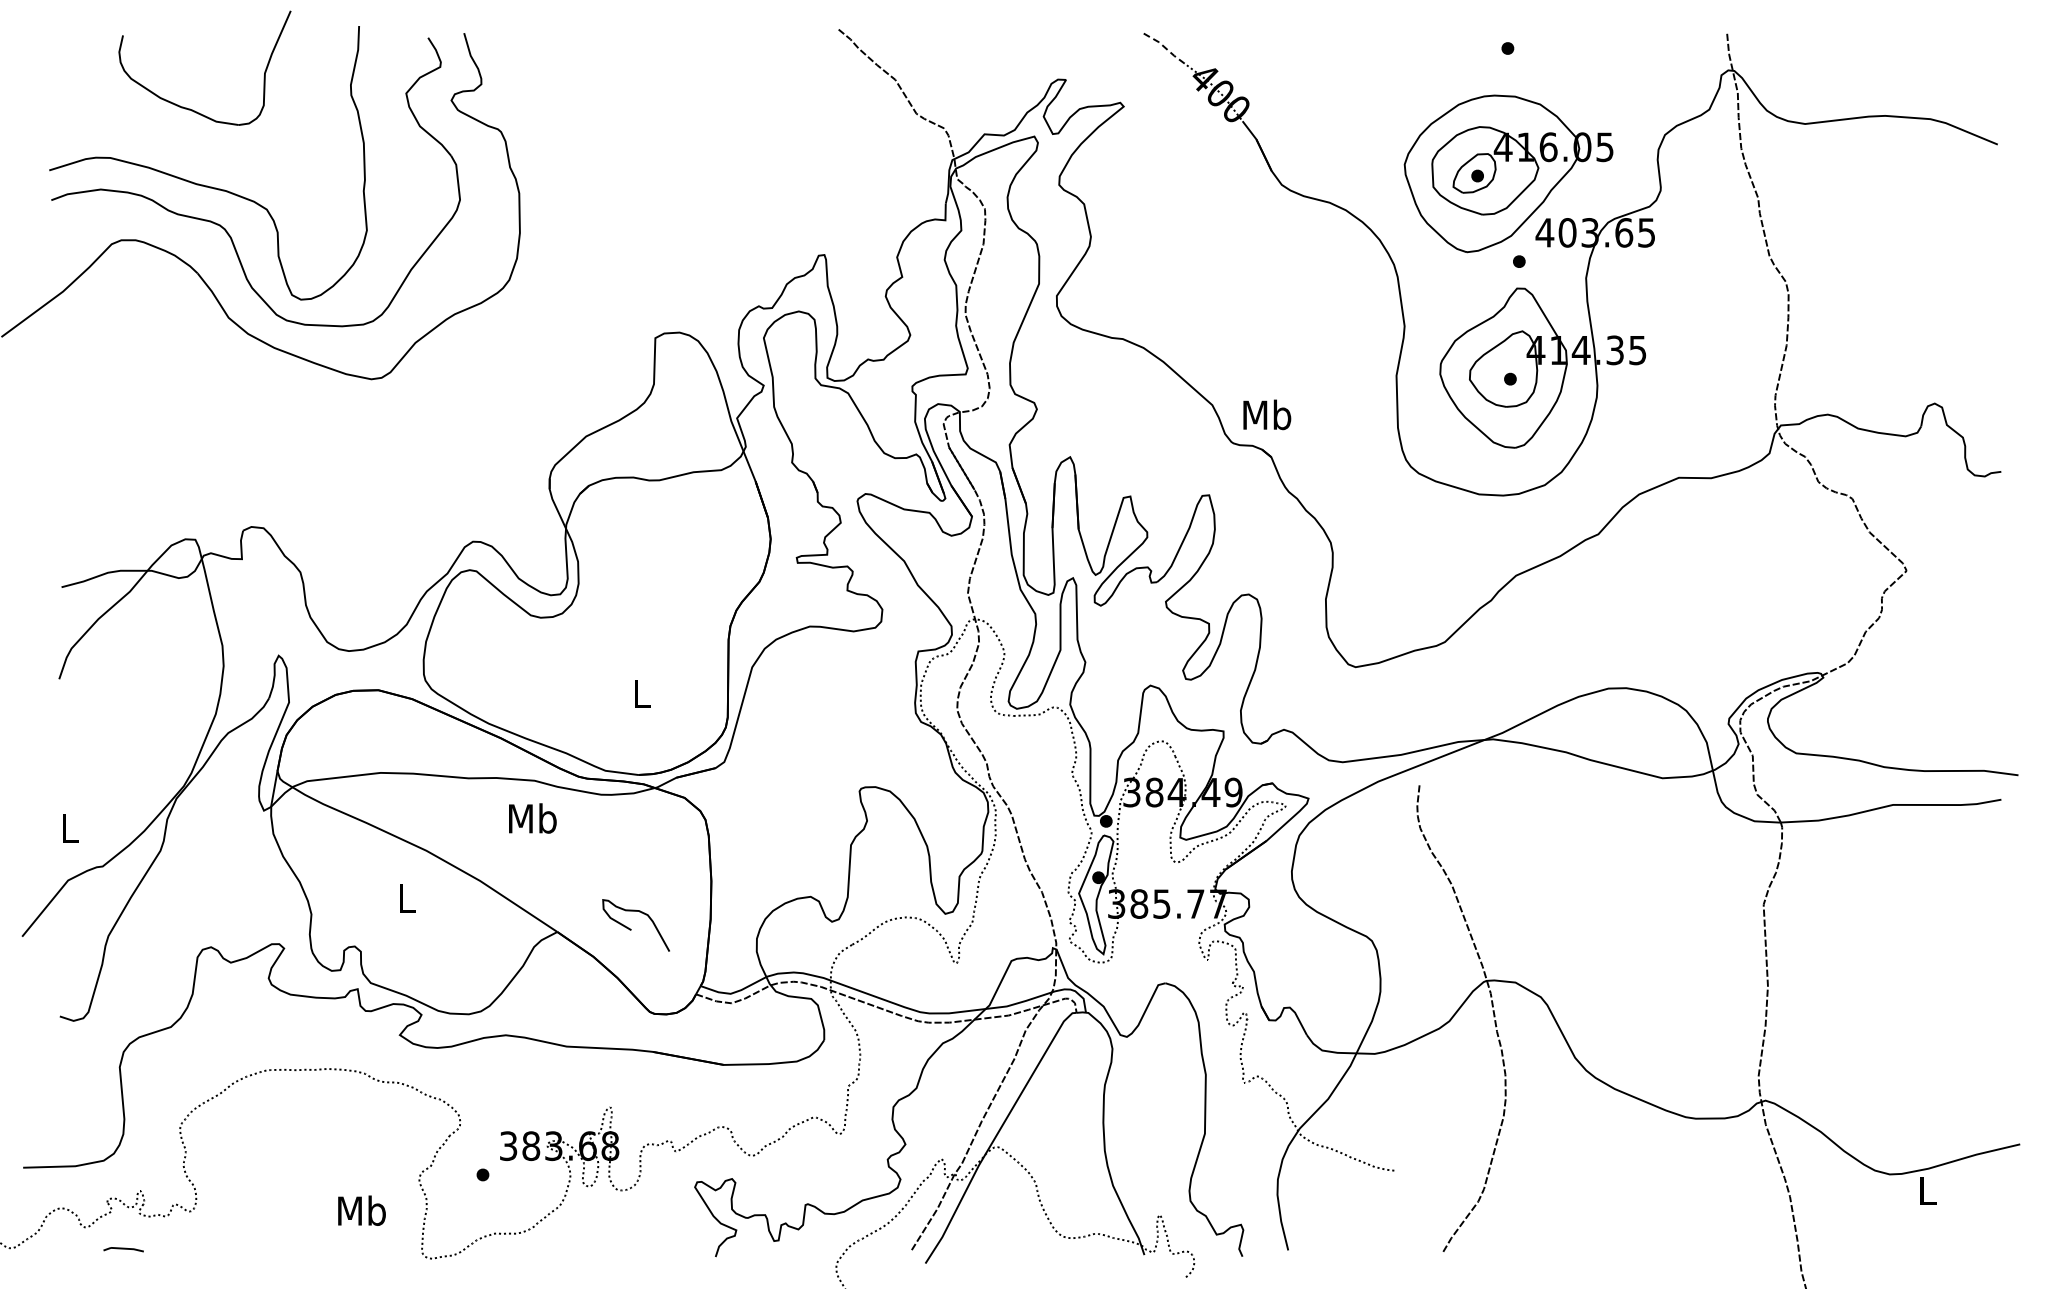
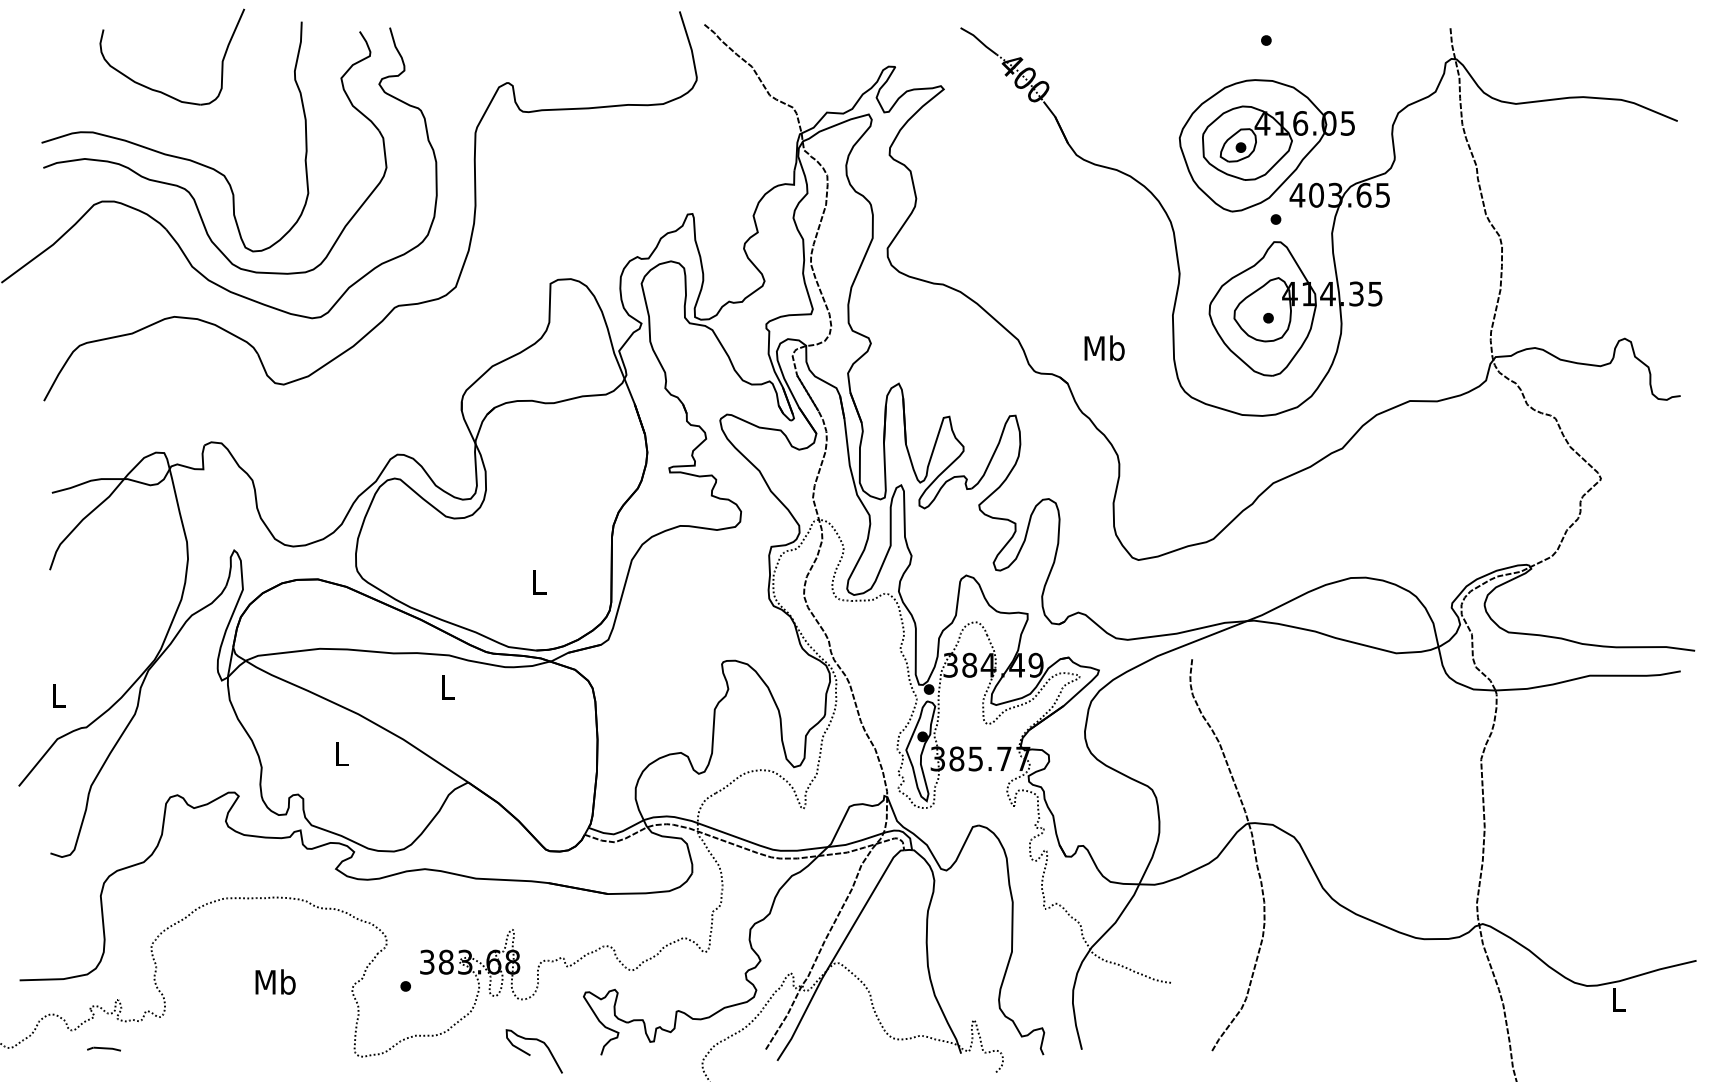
line: (1166, 48) -> (979, 40), dashed -> solid
part: (474, 363) -> (398, 305), added
text: (1267, 414) -> (1104, 347), moved
text: (532, 818) -> (447, 687), Mb -> L
curve: (631, 929) -> (530, 1054), moved
text: (361, 1210) -> (275, 981), moved

